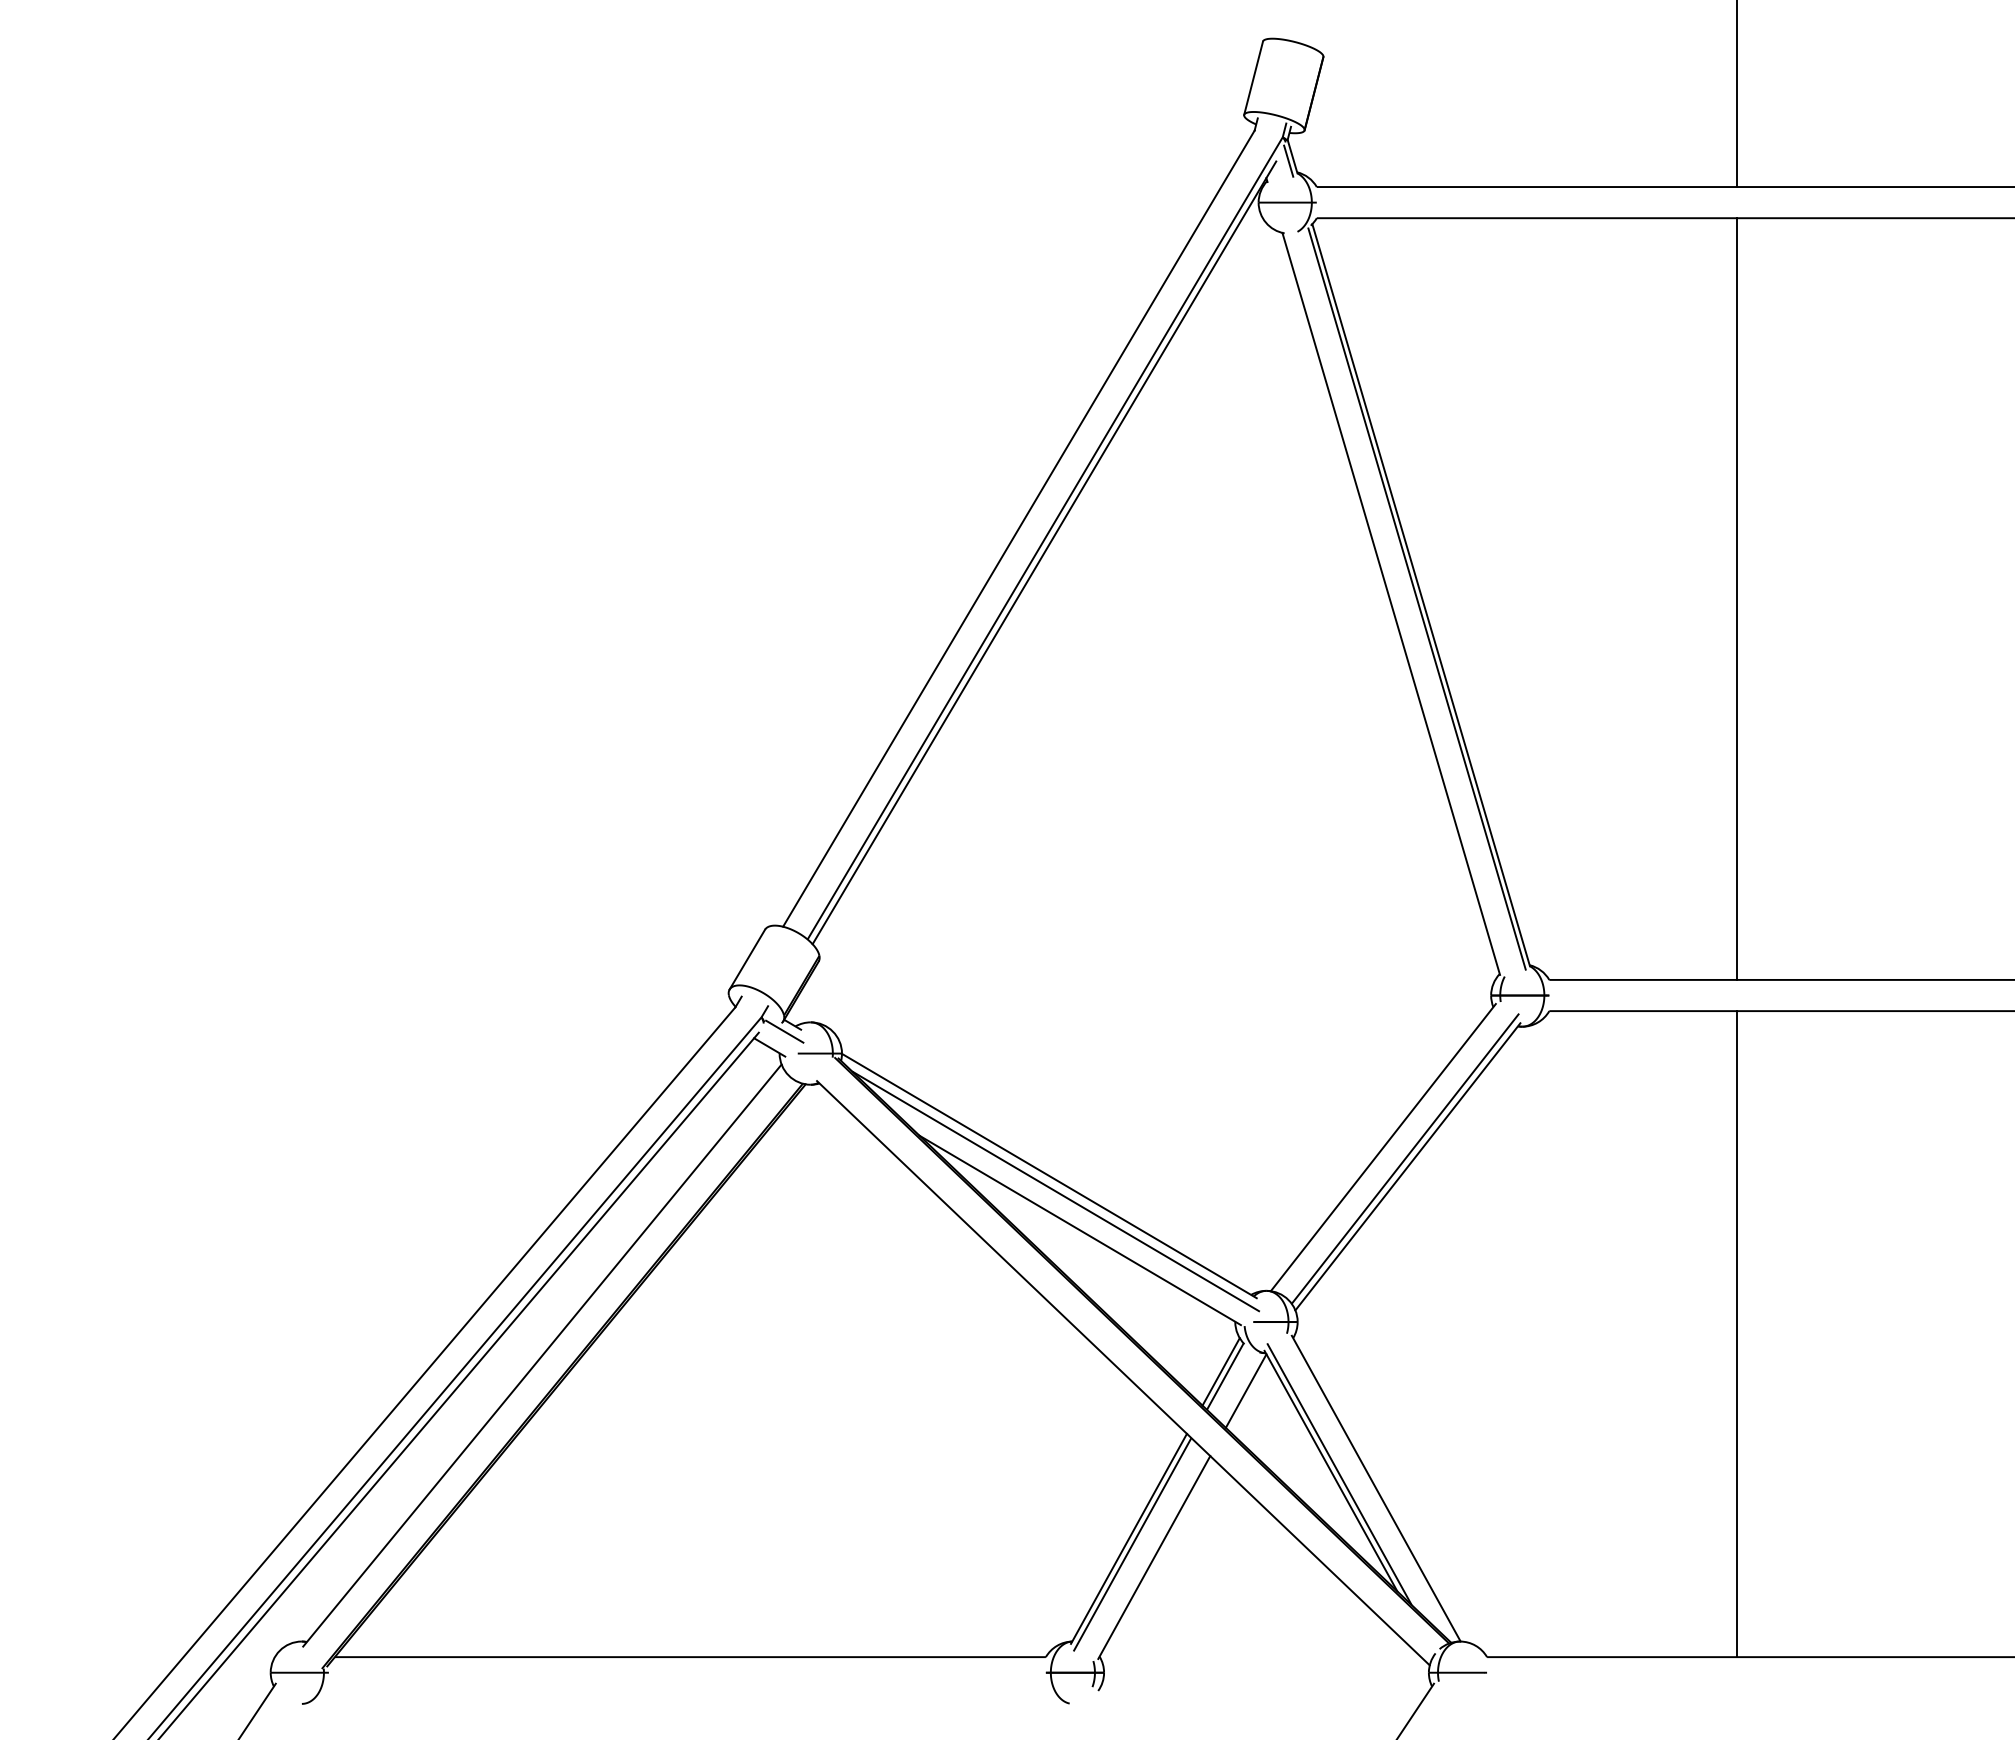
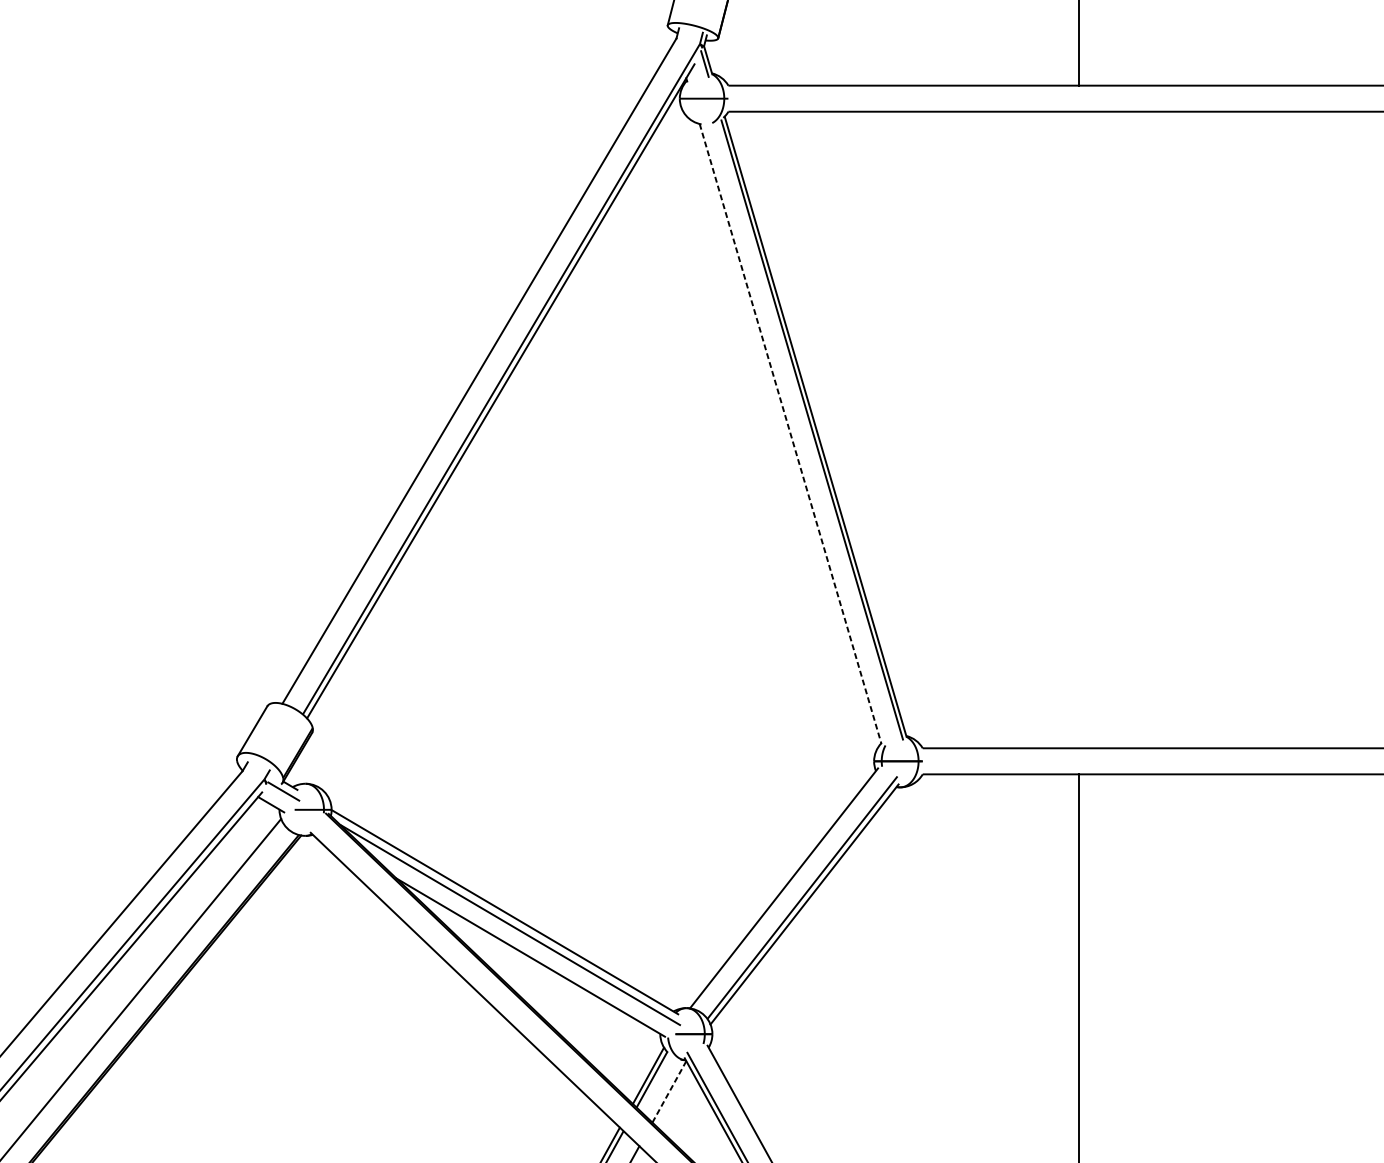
line: (1736, 598) -> (1079, 429), removed
line: (1391, 603) -> (790, 433), solid -> dashed
line: (1245, 1391) -> (668, 1092), solid -> dashed

